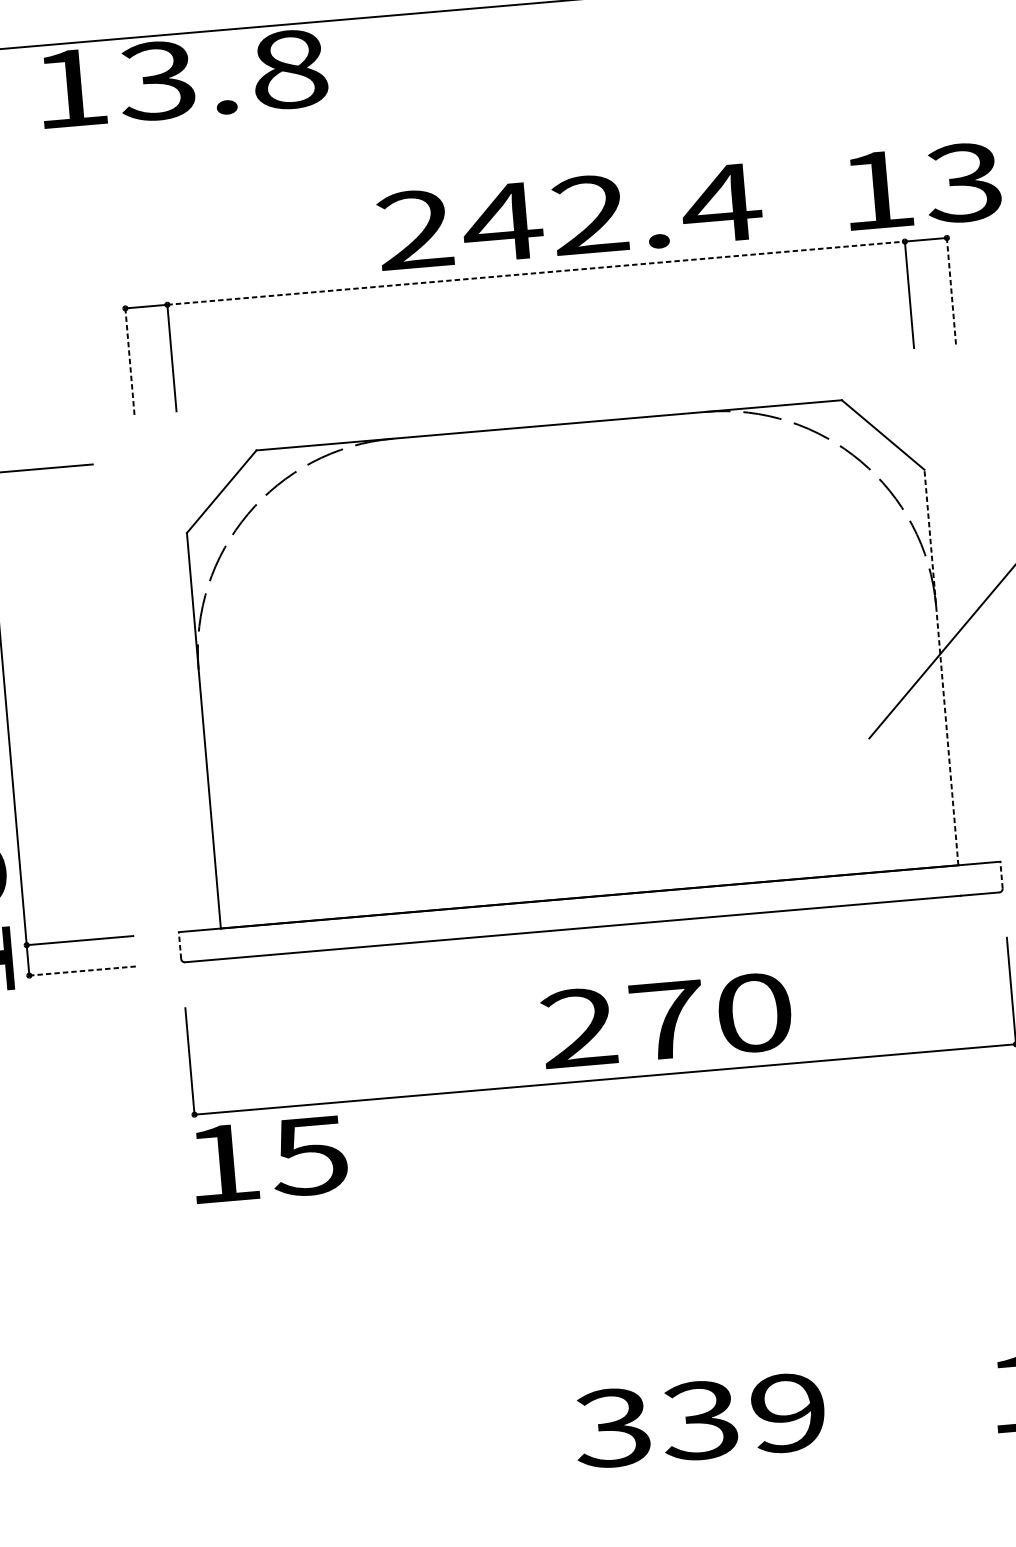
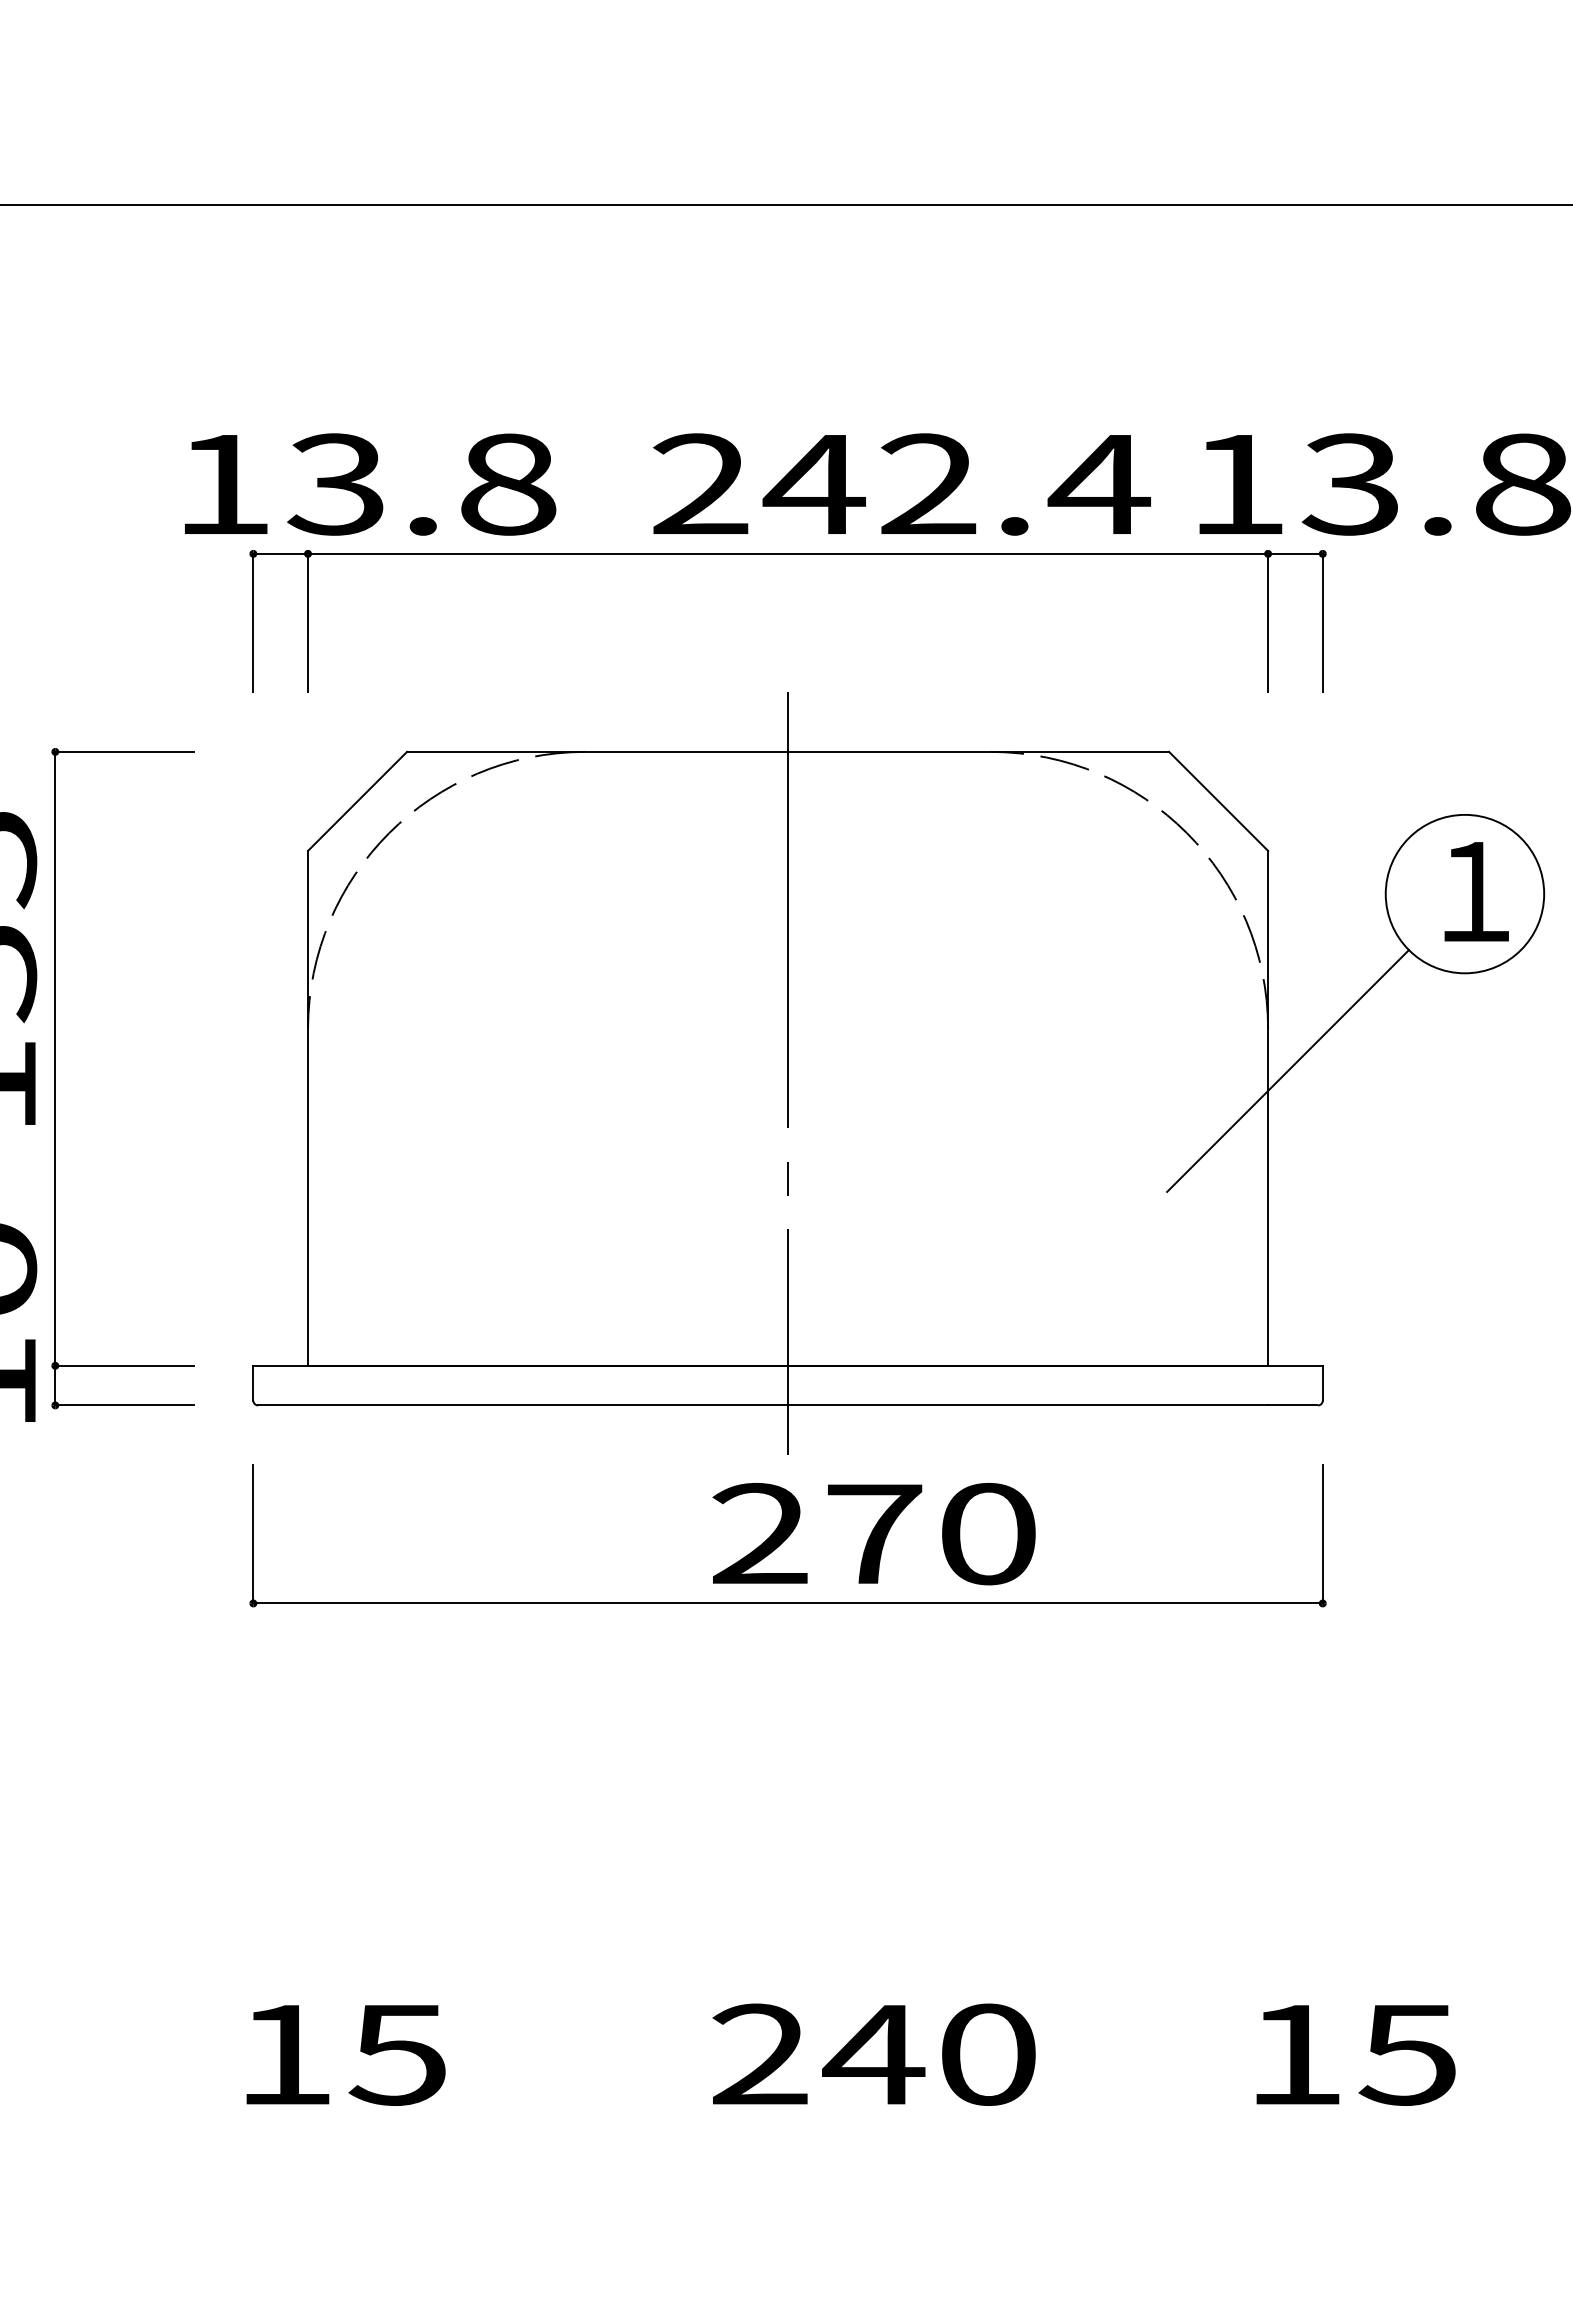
text: (183, 78) -> (370, 484), moved
text: (569, 216) -> (901, 484), moved
line: (536, 272) -> (788, 553), dashed -> solid
line: (951, 290) -> (1322, 622), dashed -> solid
line: (130, 361) -> (253, 622), dashed -> solid
line: (941, 666) -> (1268, 1107), dashed -> solid
line: (570, 672) -> (788, 1073), added
line: (1001, 874) -> (1322, 1382), dashed -> solid
line: (180, 944) -> (253, 1382), dashed -> solid
line: (82, 971) -> (124, 1405), dashed -> solid
text: (269, 1160) -> (345, 2055), moved
text: (699, 1420) -> (872, 2054), 339 -> 240

